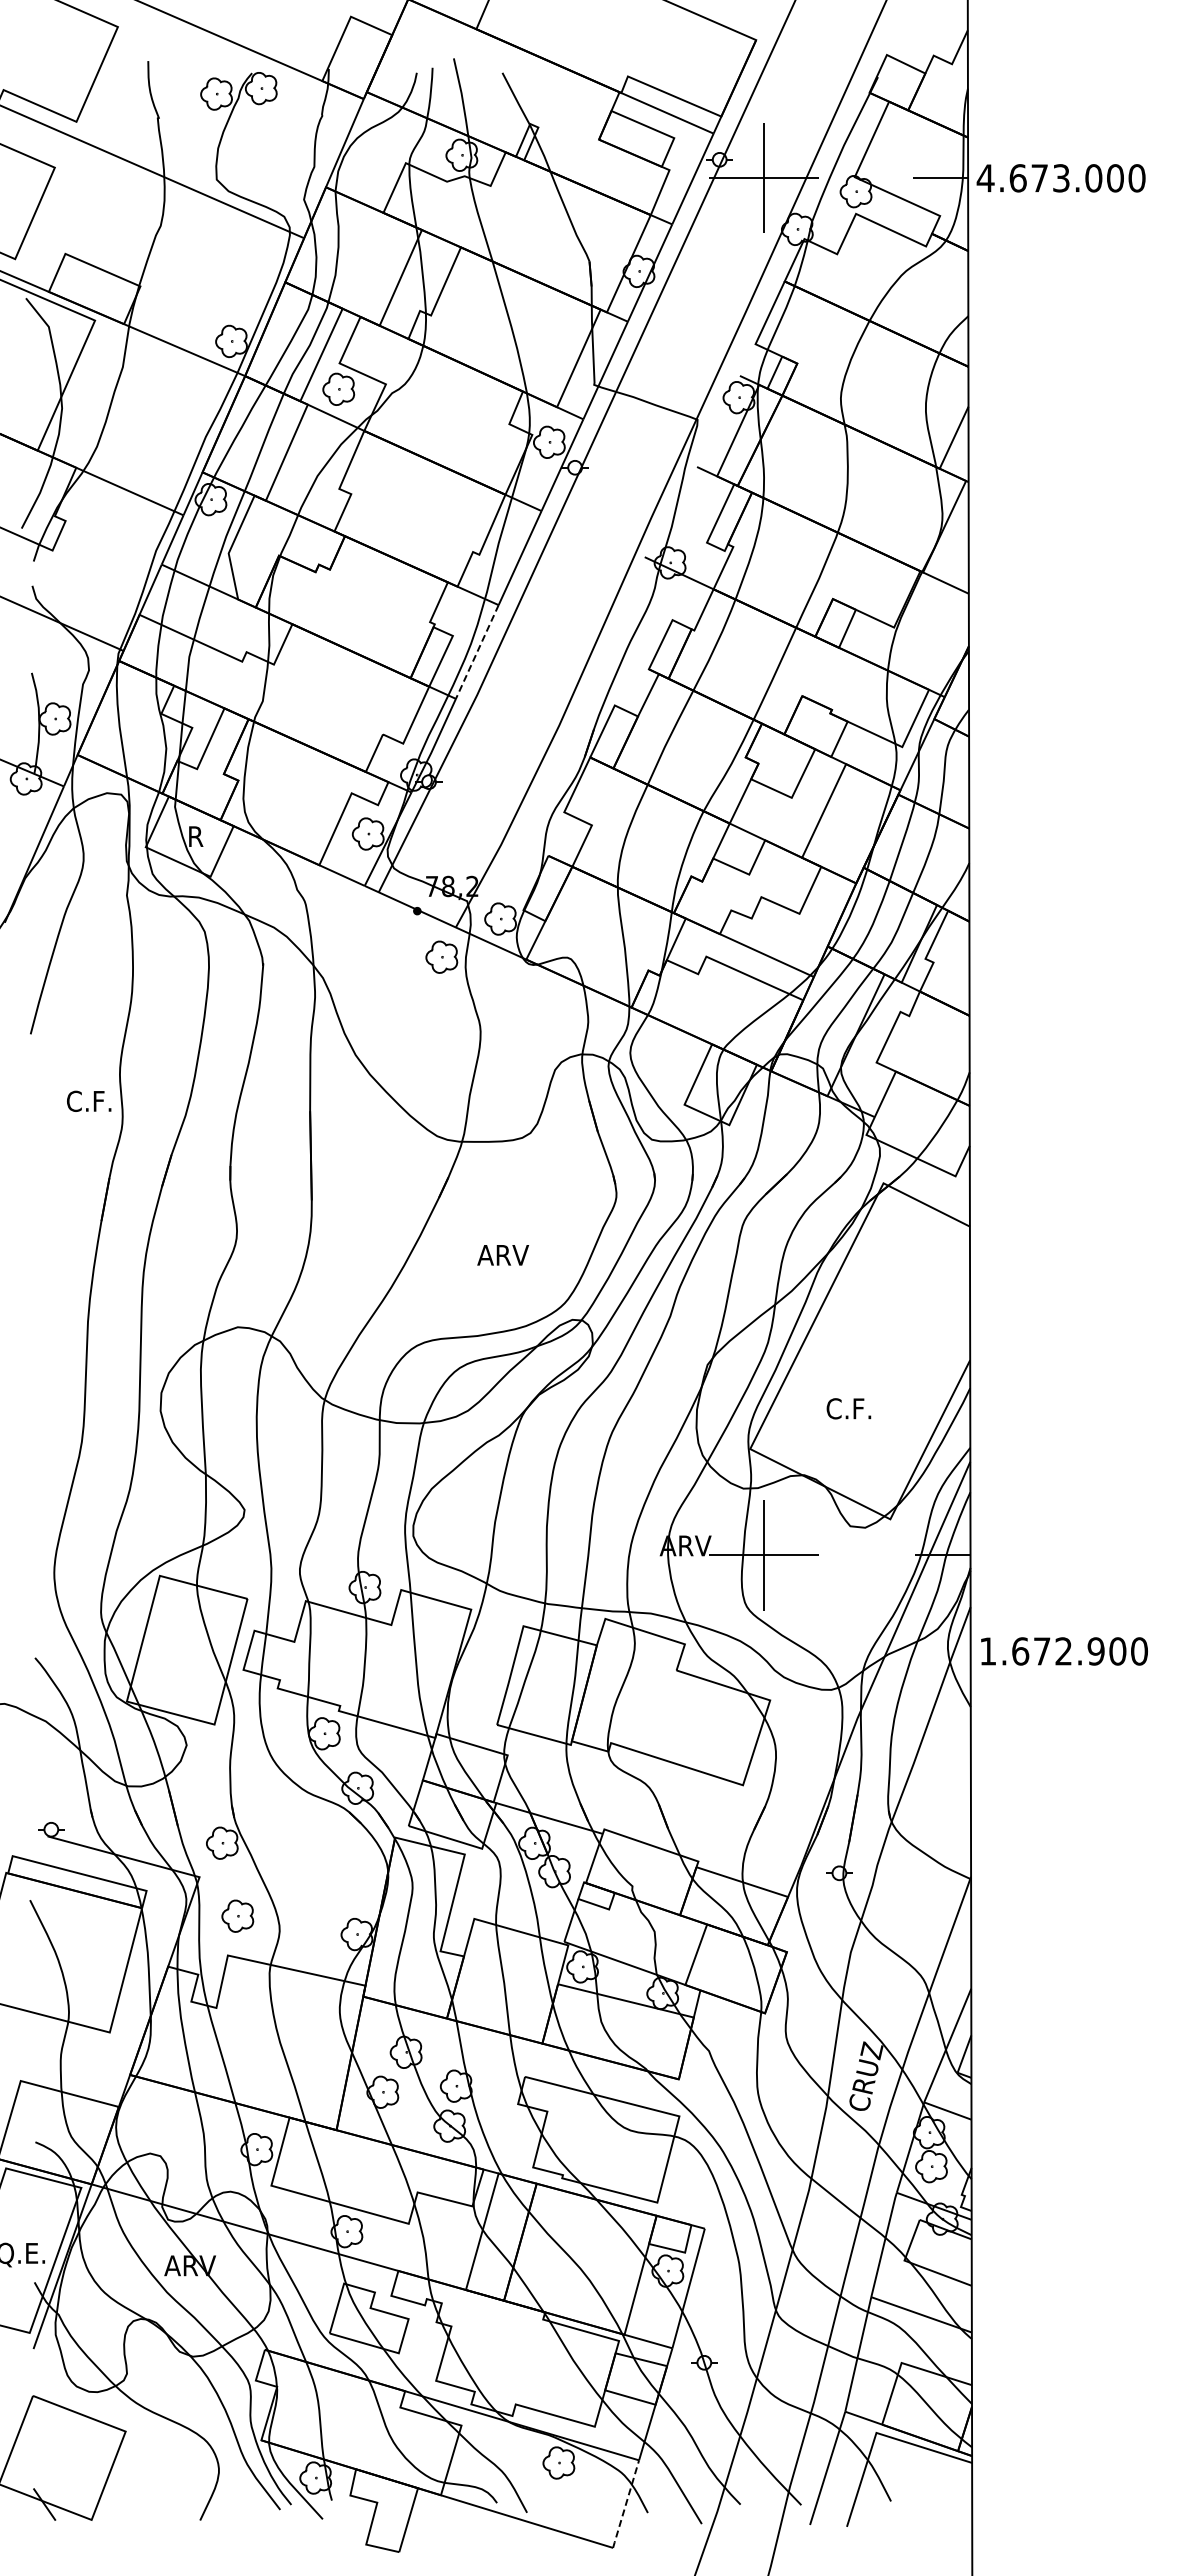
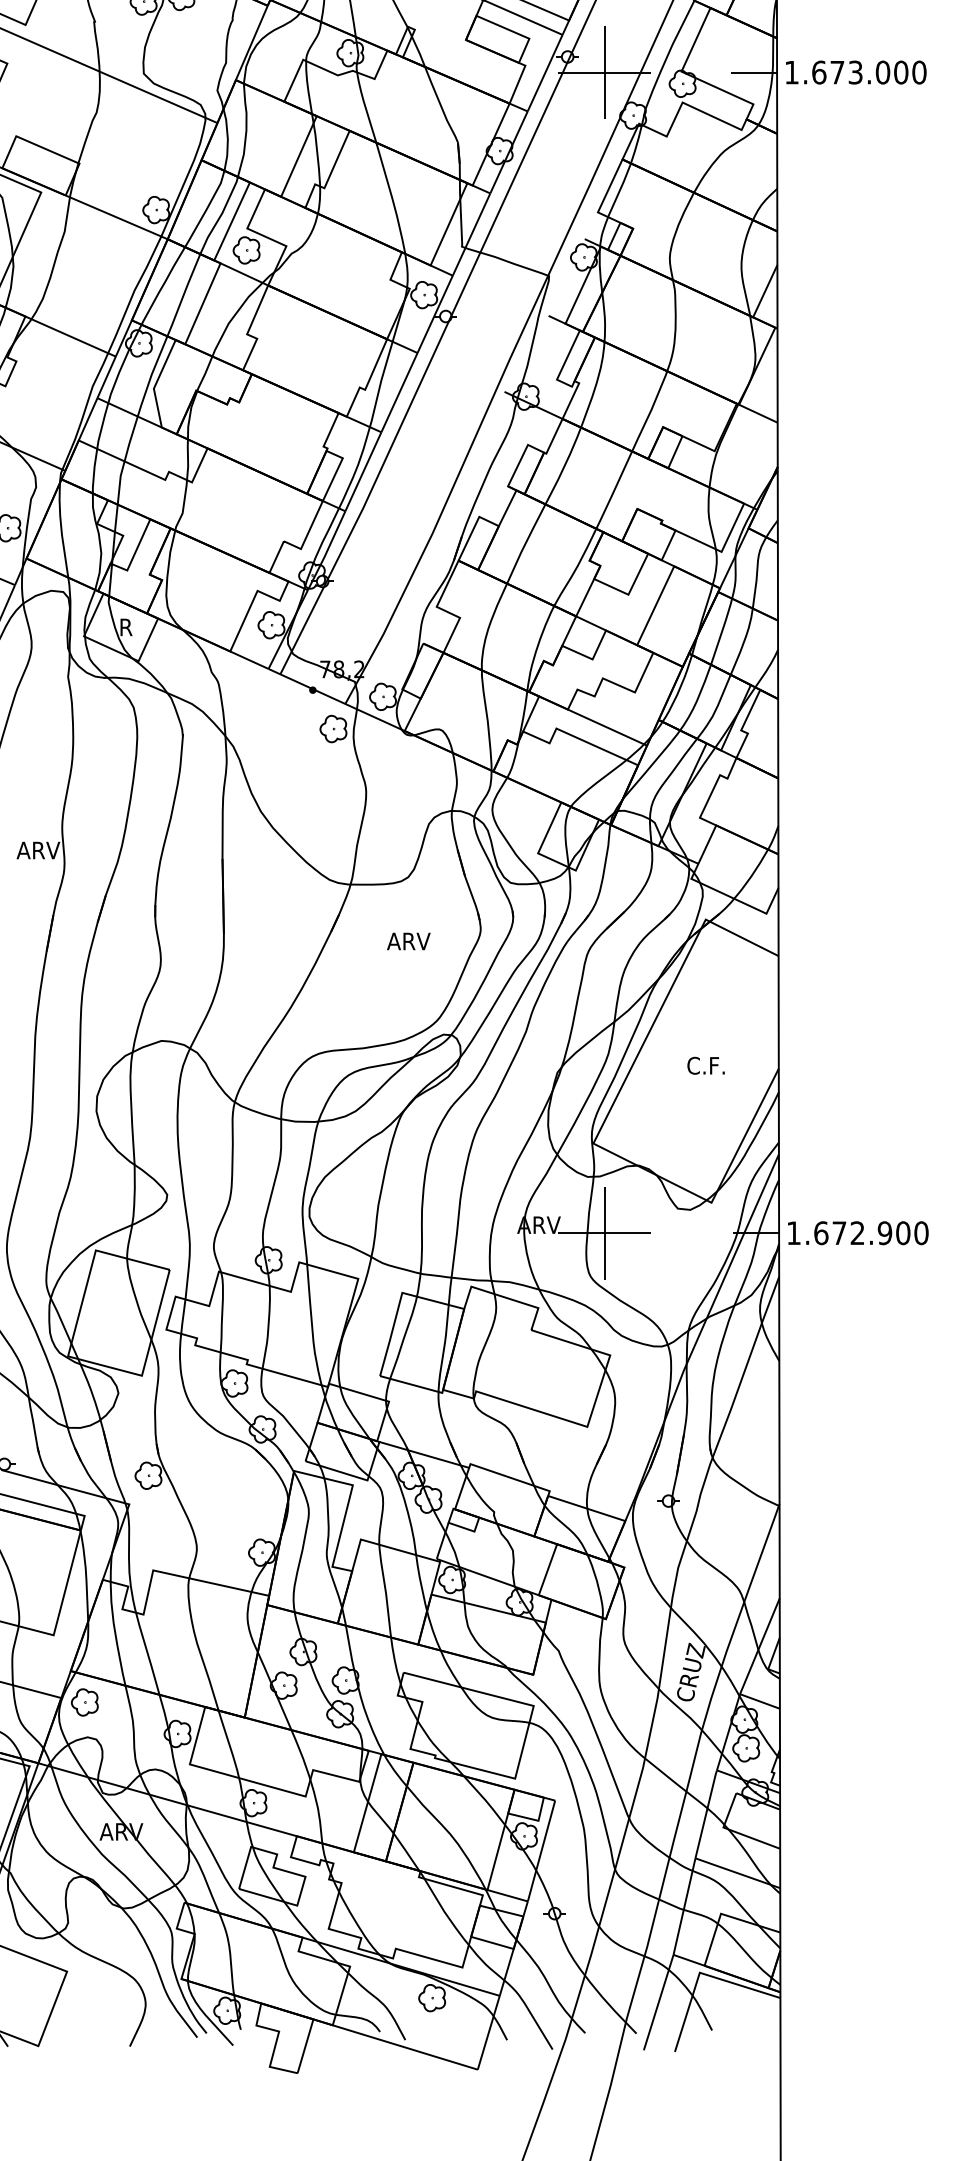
text: (985, 178) -> (791, 72), 4.673.000 -> 1.673.000
line: (477, 652) -> (363, 472), dashed -> solid
text: (91, 1100) -> (38, 849), C.F. -> ARV
text: (502, 1255) -> (408, 941), moved
text: (848, 1408) -> (705, 1065), moved
text: (1064, 1651) -> (858, 1233), moved
part: (237, 1915) -> (84, 1701), moved
line: (626, 2504) -> (489, 2033), dashed -> solid

